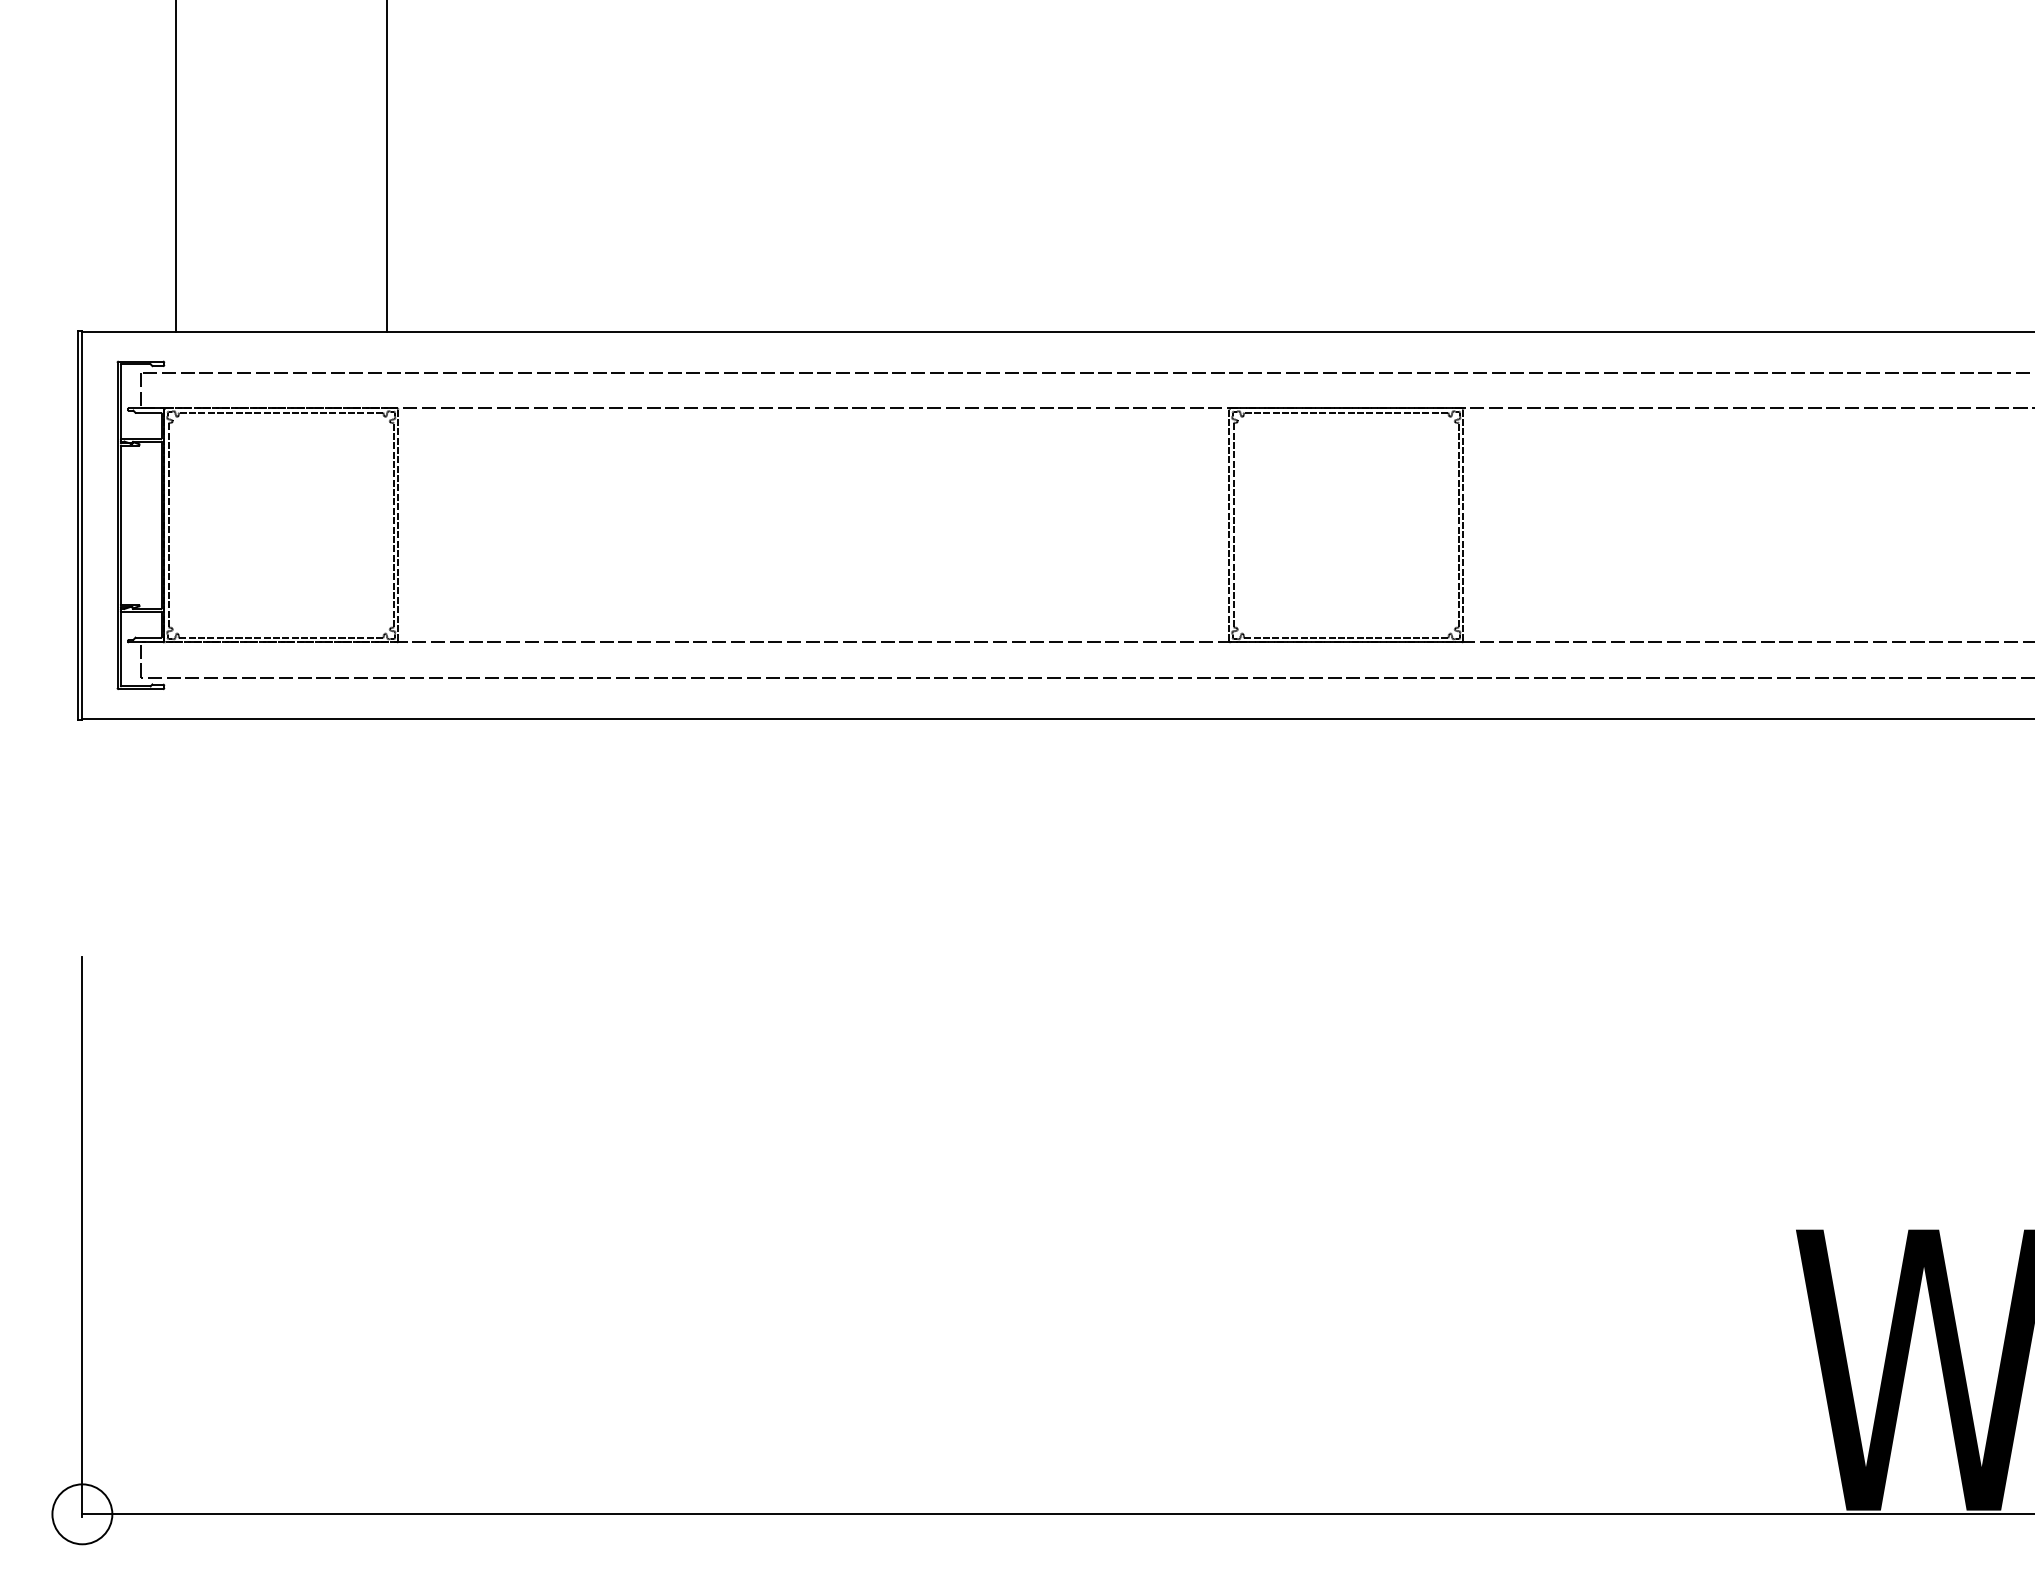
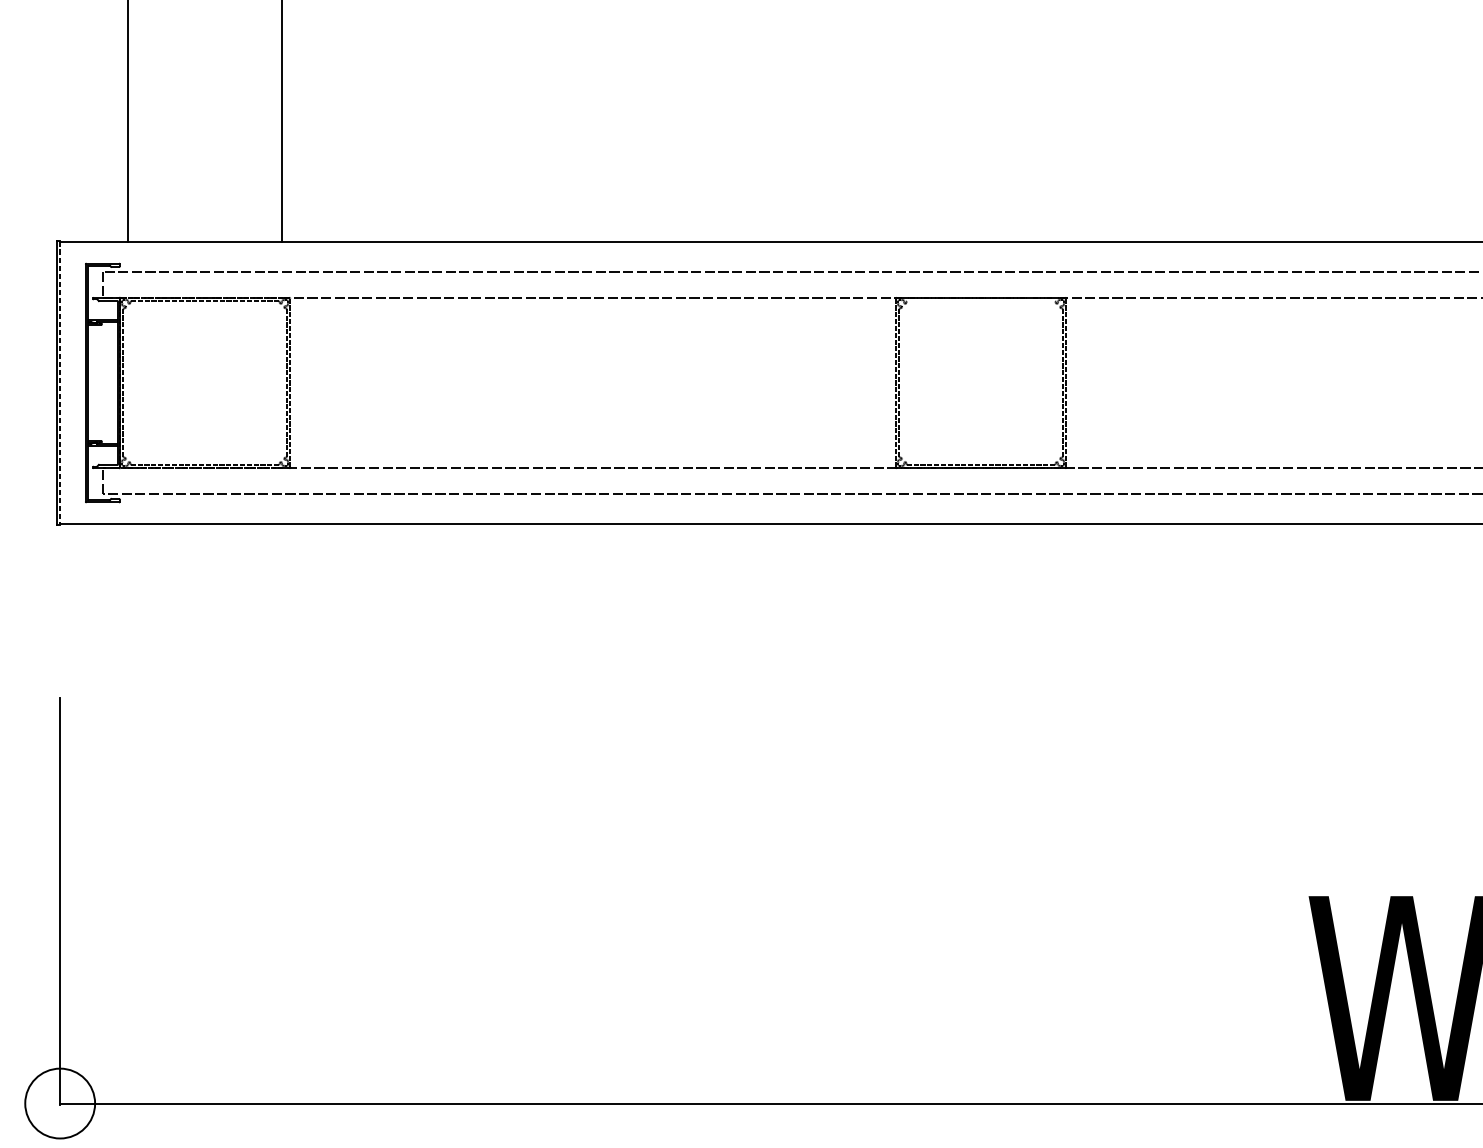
line: (1346, 413) -> (981, 301), removed
line: (82, 525) -> (60, 383), solid -> dashed
circle: (82, 1514) -> (60, 1103), size x1.6

